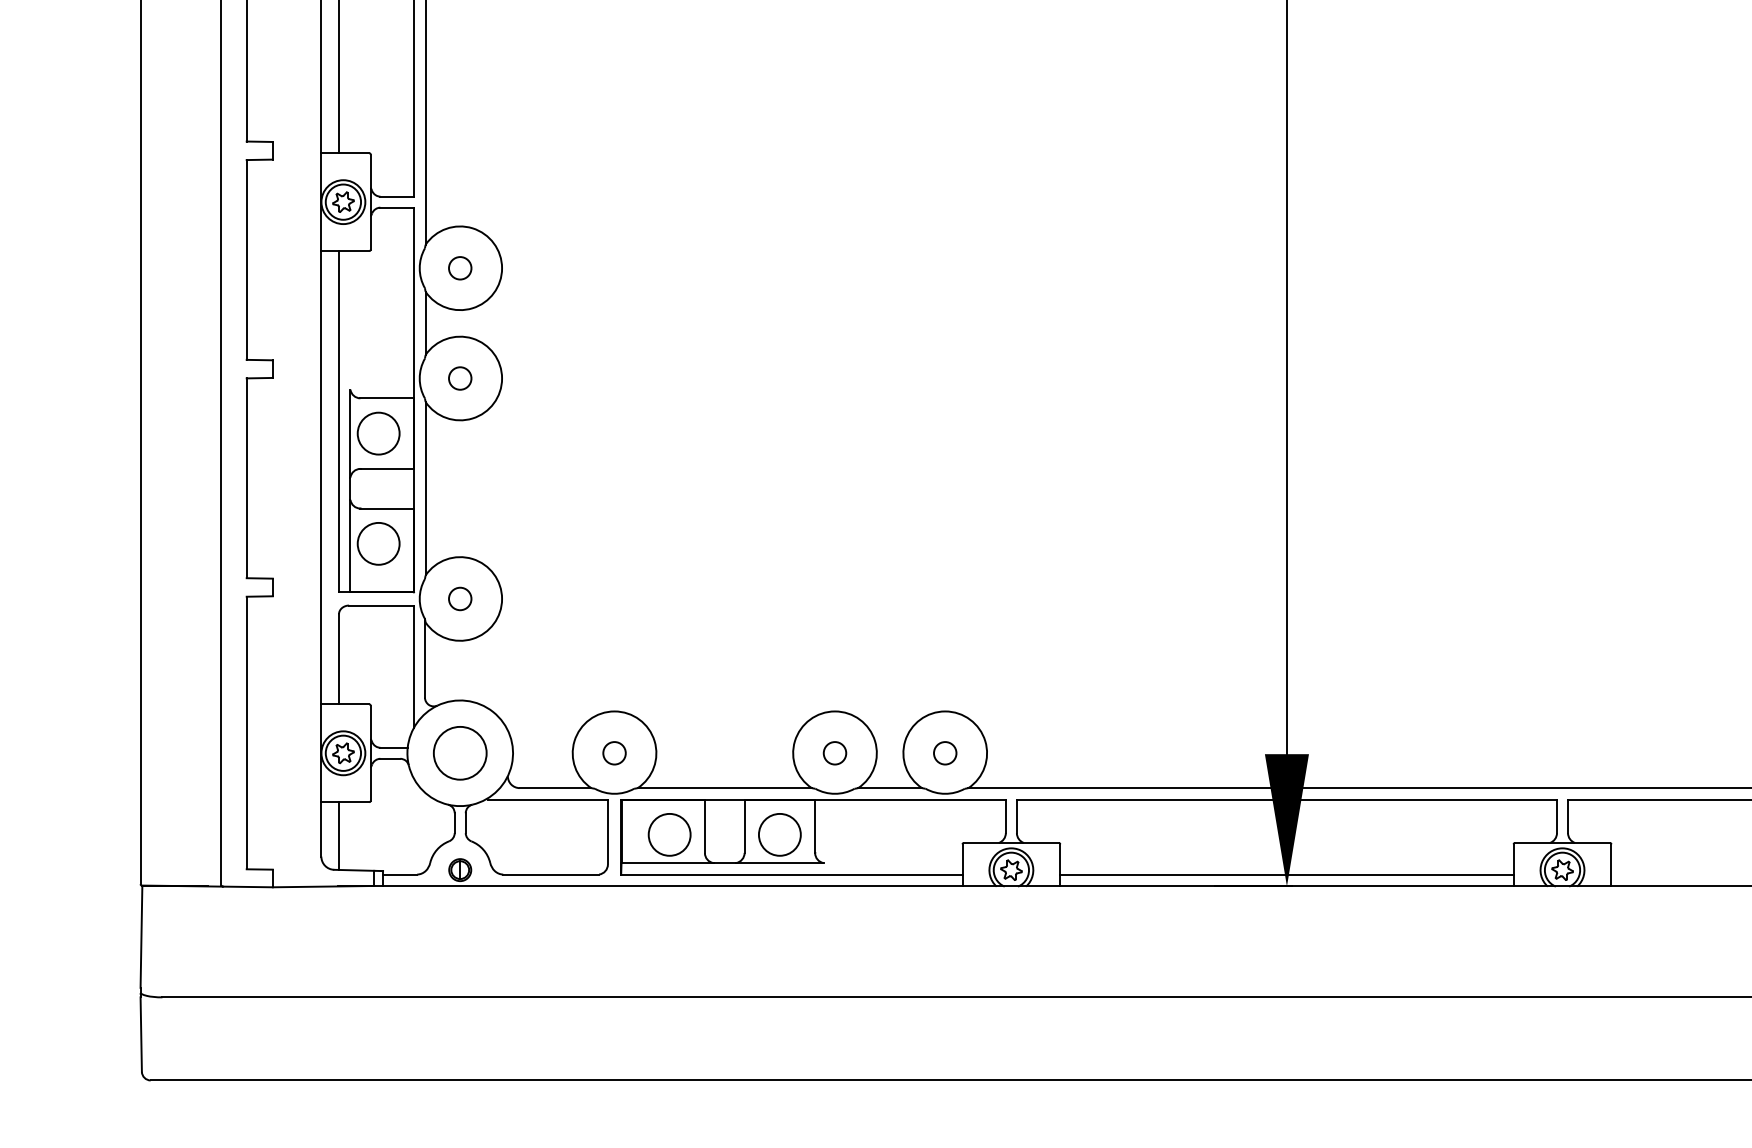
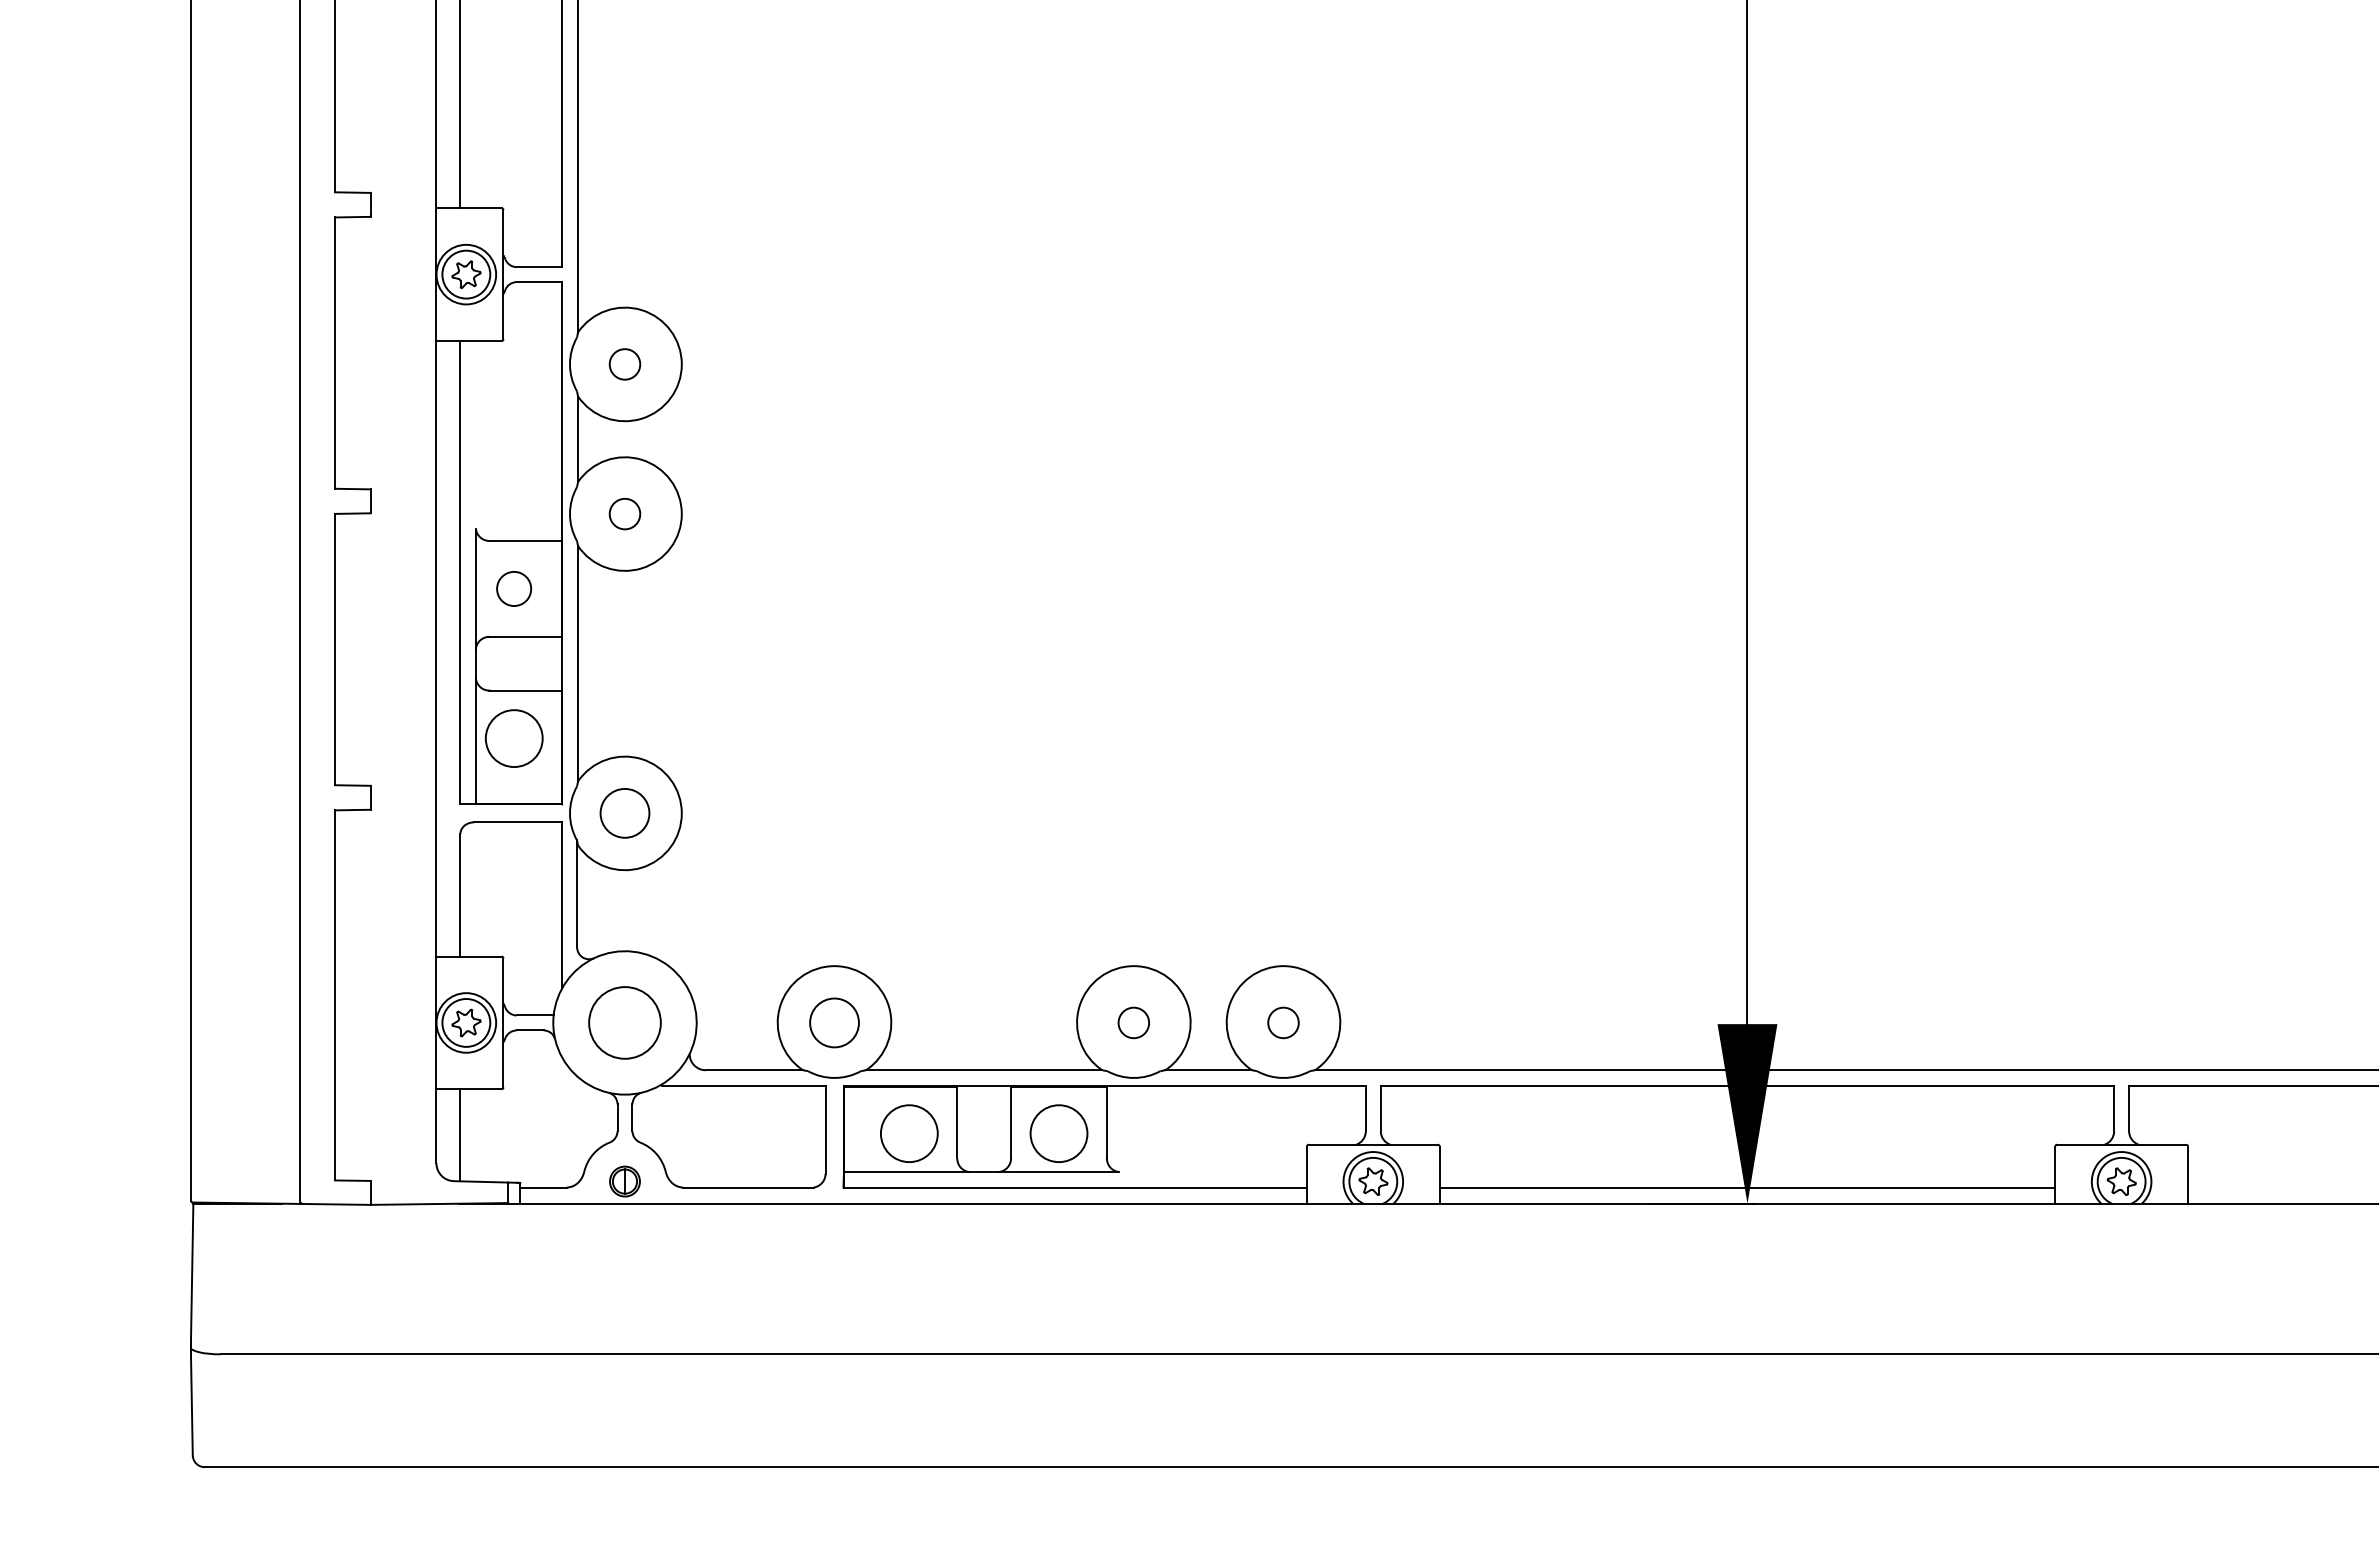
circle: (378, 433) -> (513, 588), size x0.6
circle: (459, 599) -> (624, 813), size x1.6
circle: (614, 752) -> (834, 1022), size x1.6

